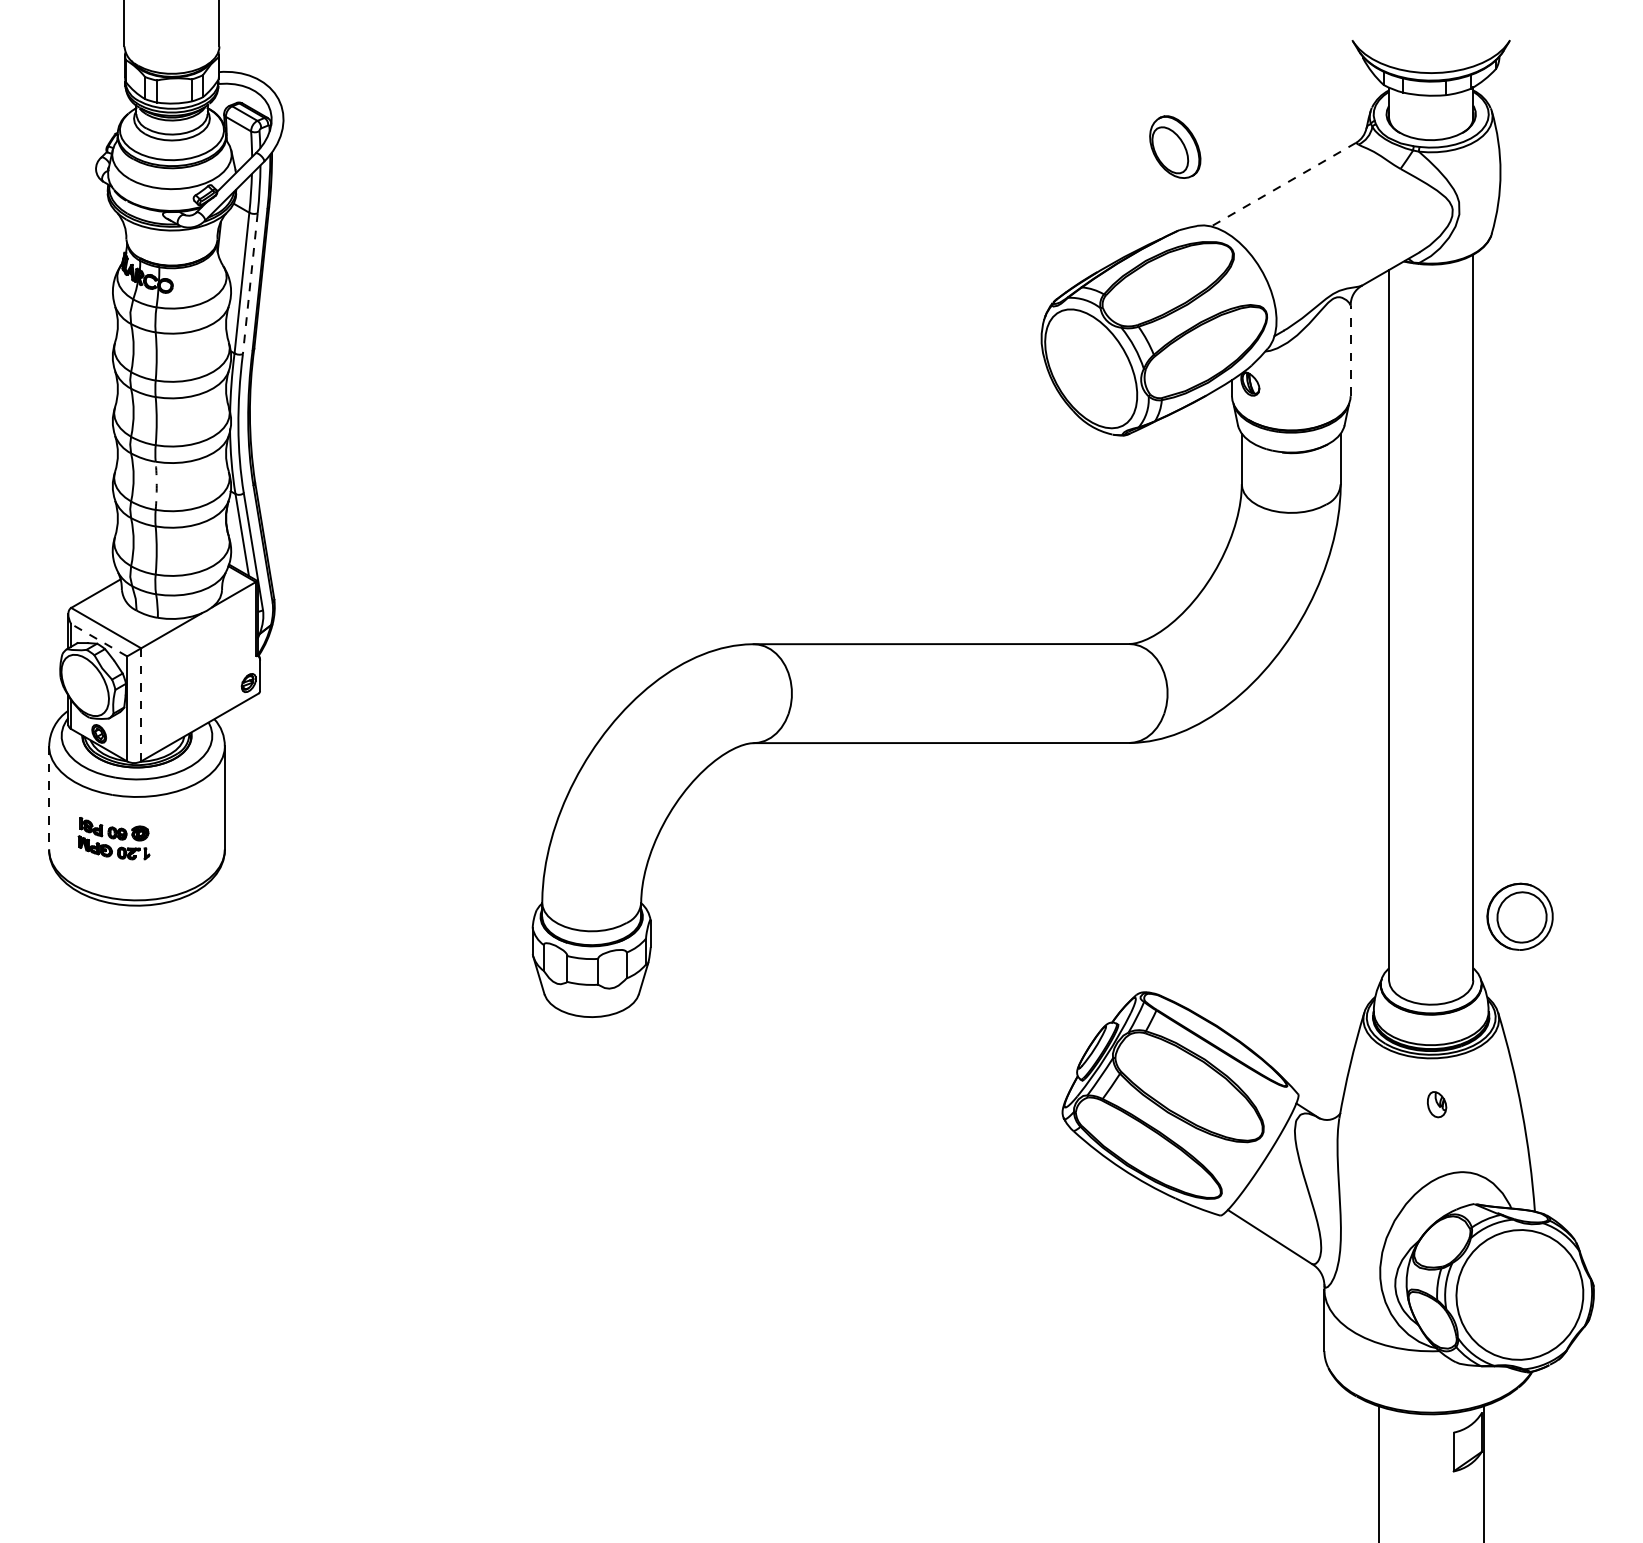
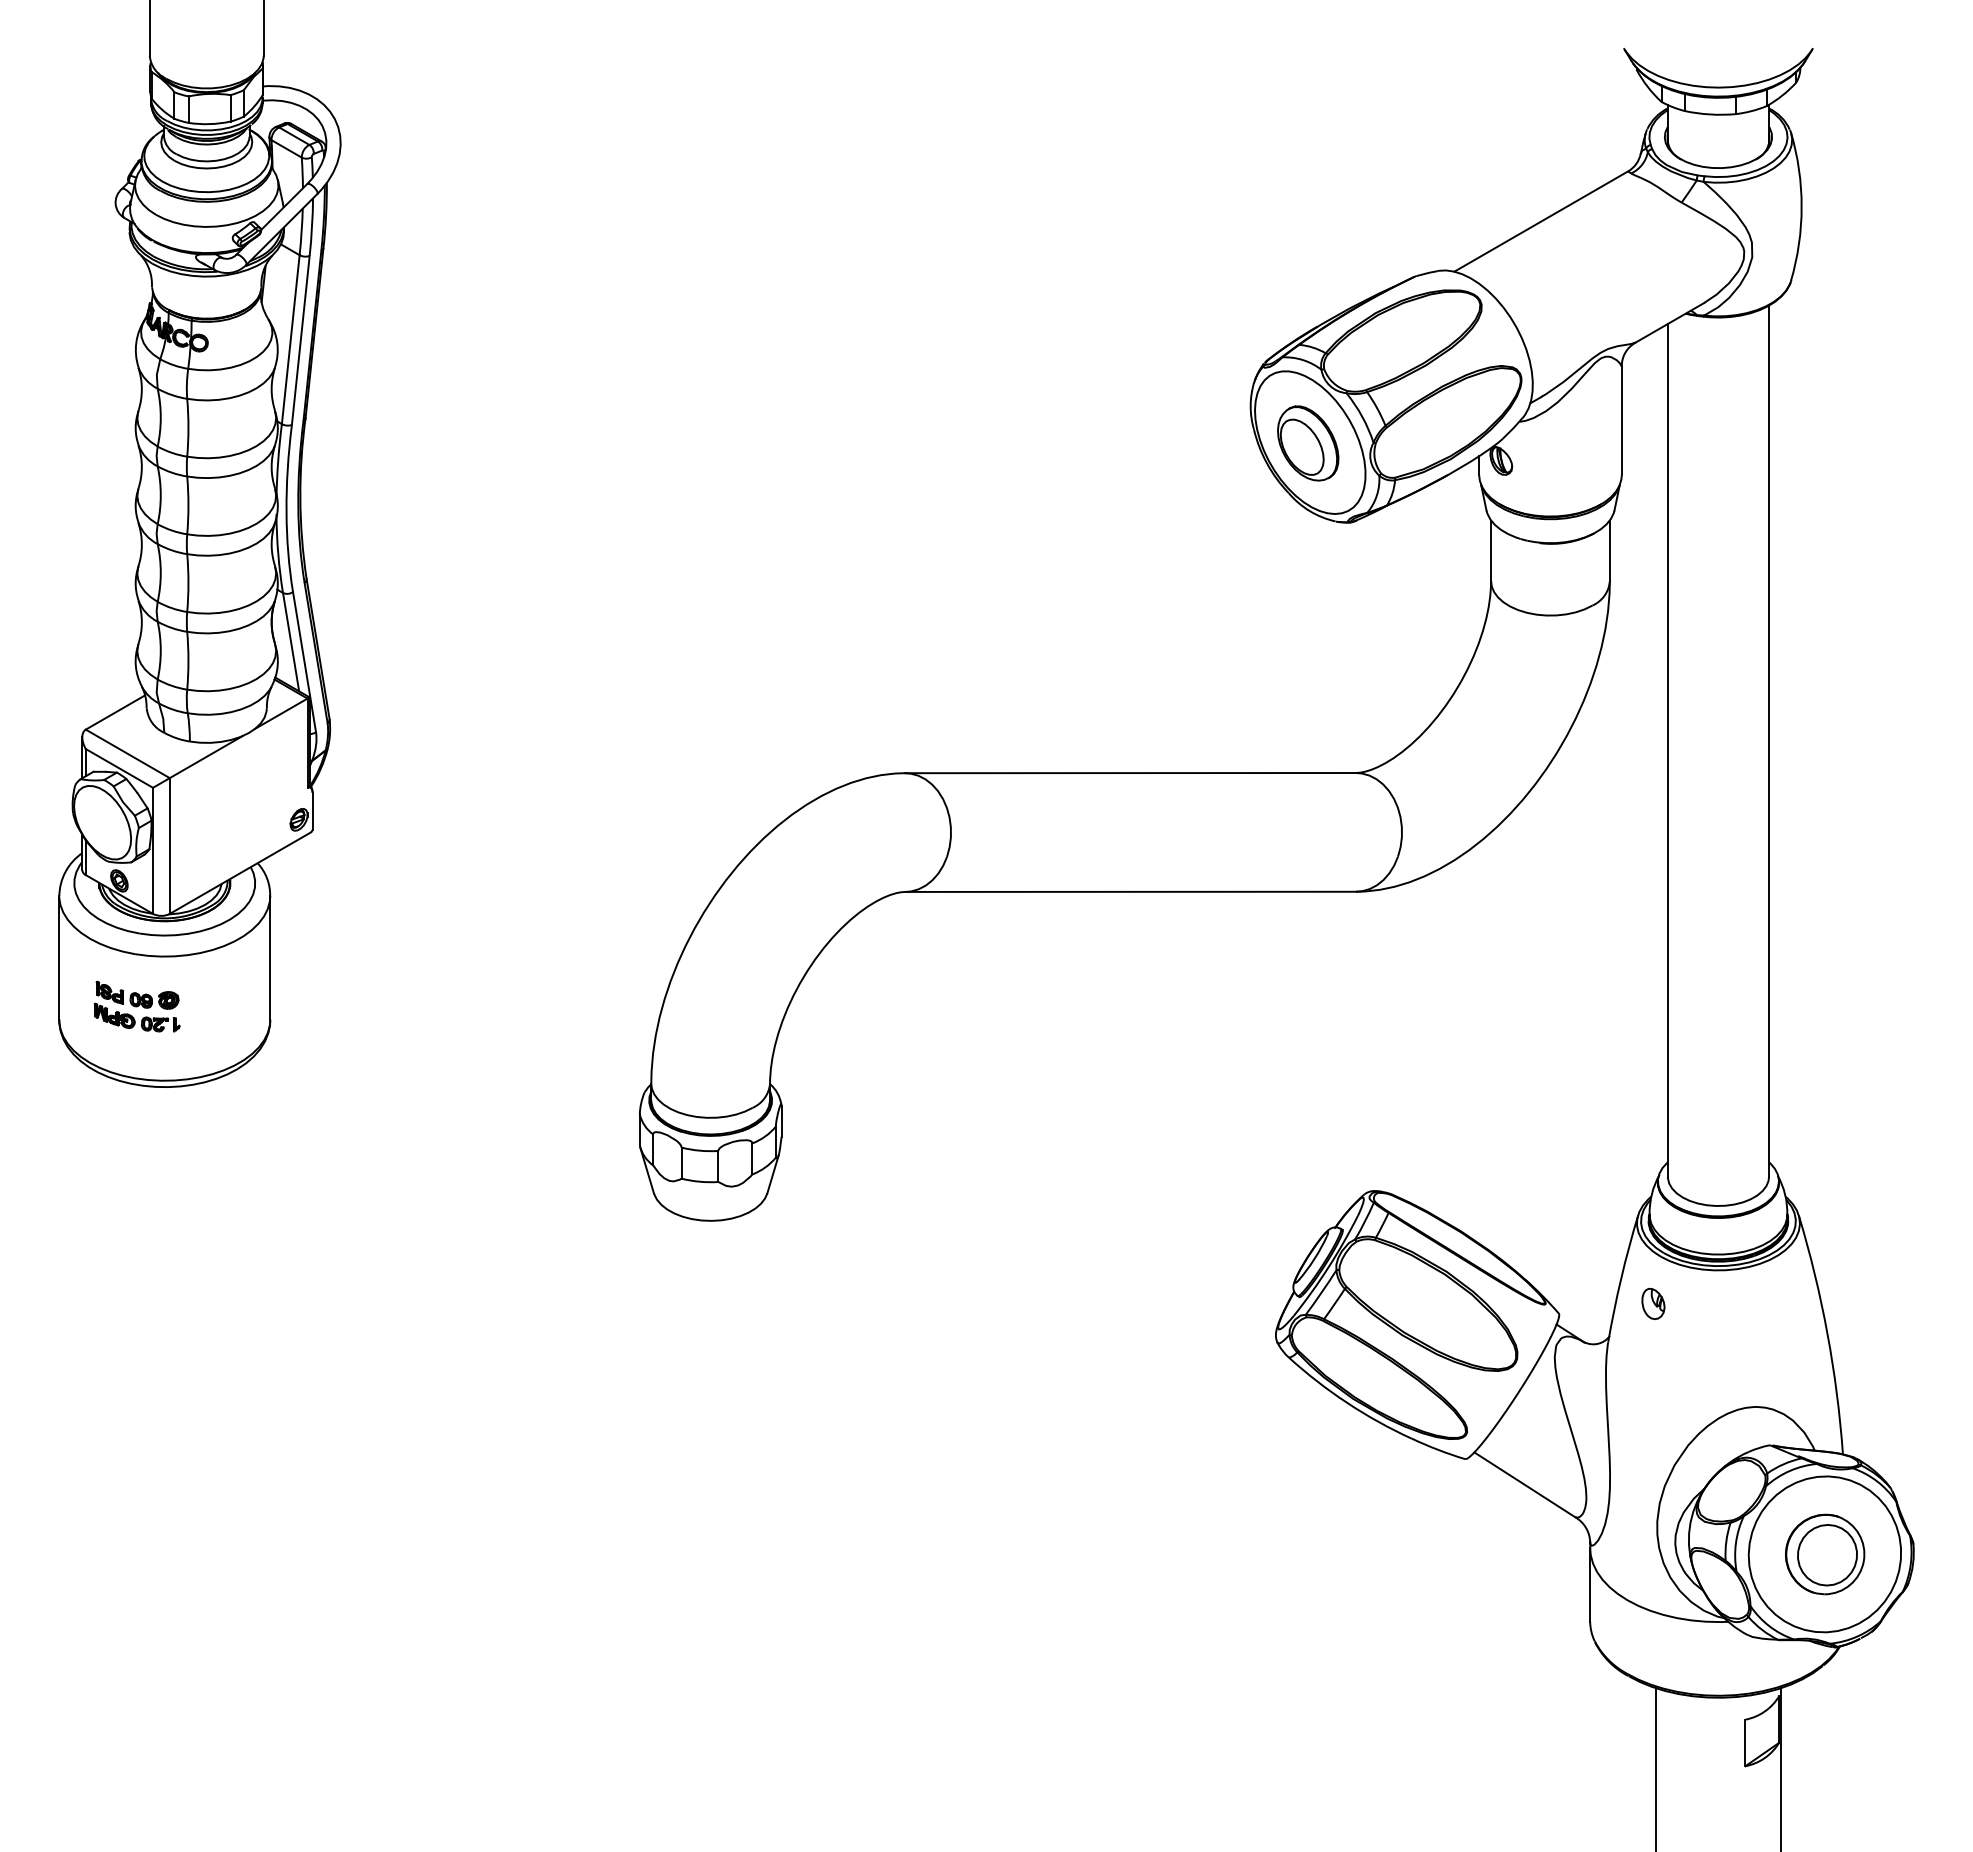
part: (1175, 147) -> (1308, 443), moved
line: (1282, 184) -> (1540, 221), dashed -> solid
line: (250, 283) -> (300, 340), dashed -> solid
line: (1350, 350) -> (1621, 420), dashed -> solid
arc: (156, 486) -> (188, 583), dashed -> solid
line: (99, 640) -> (119, 768), dashed -> solid
line: (140, 705) -> (169, 846), dashed -> solid
line: (49, 798) -> (59, 958), dashed -> solid
part: (1520, 916) -> (1825, 1554), moved
part: (1437, 1105) -> (1653, 1304), moved

